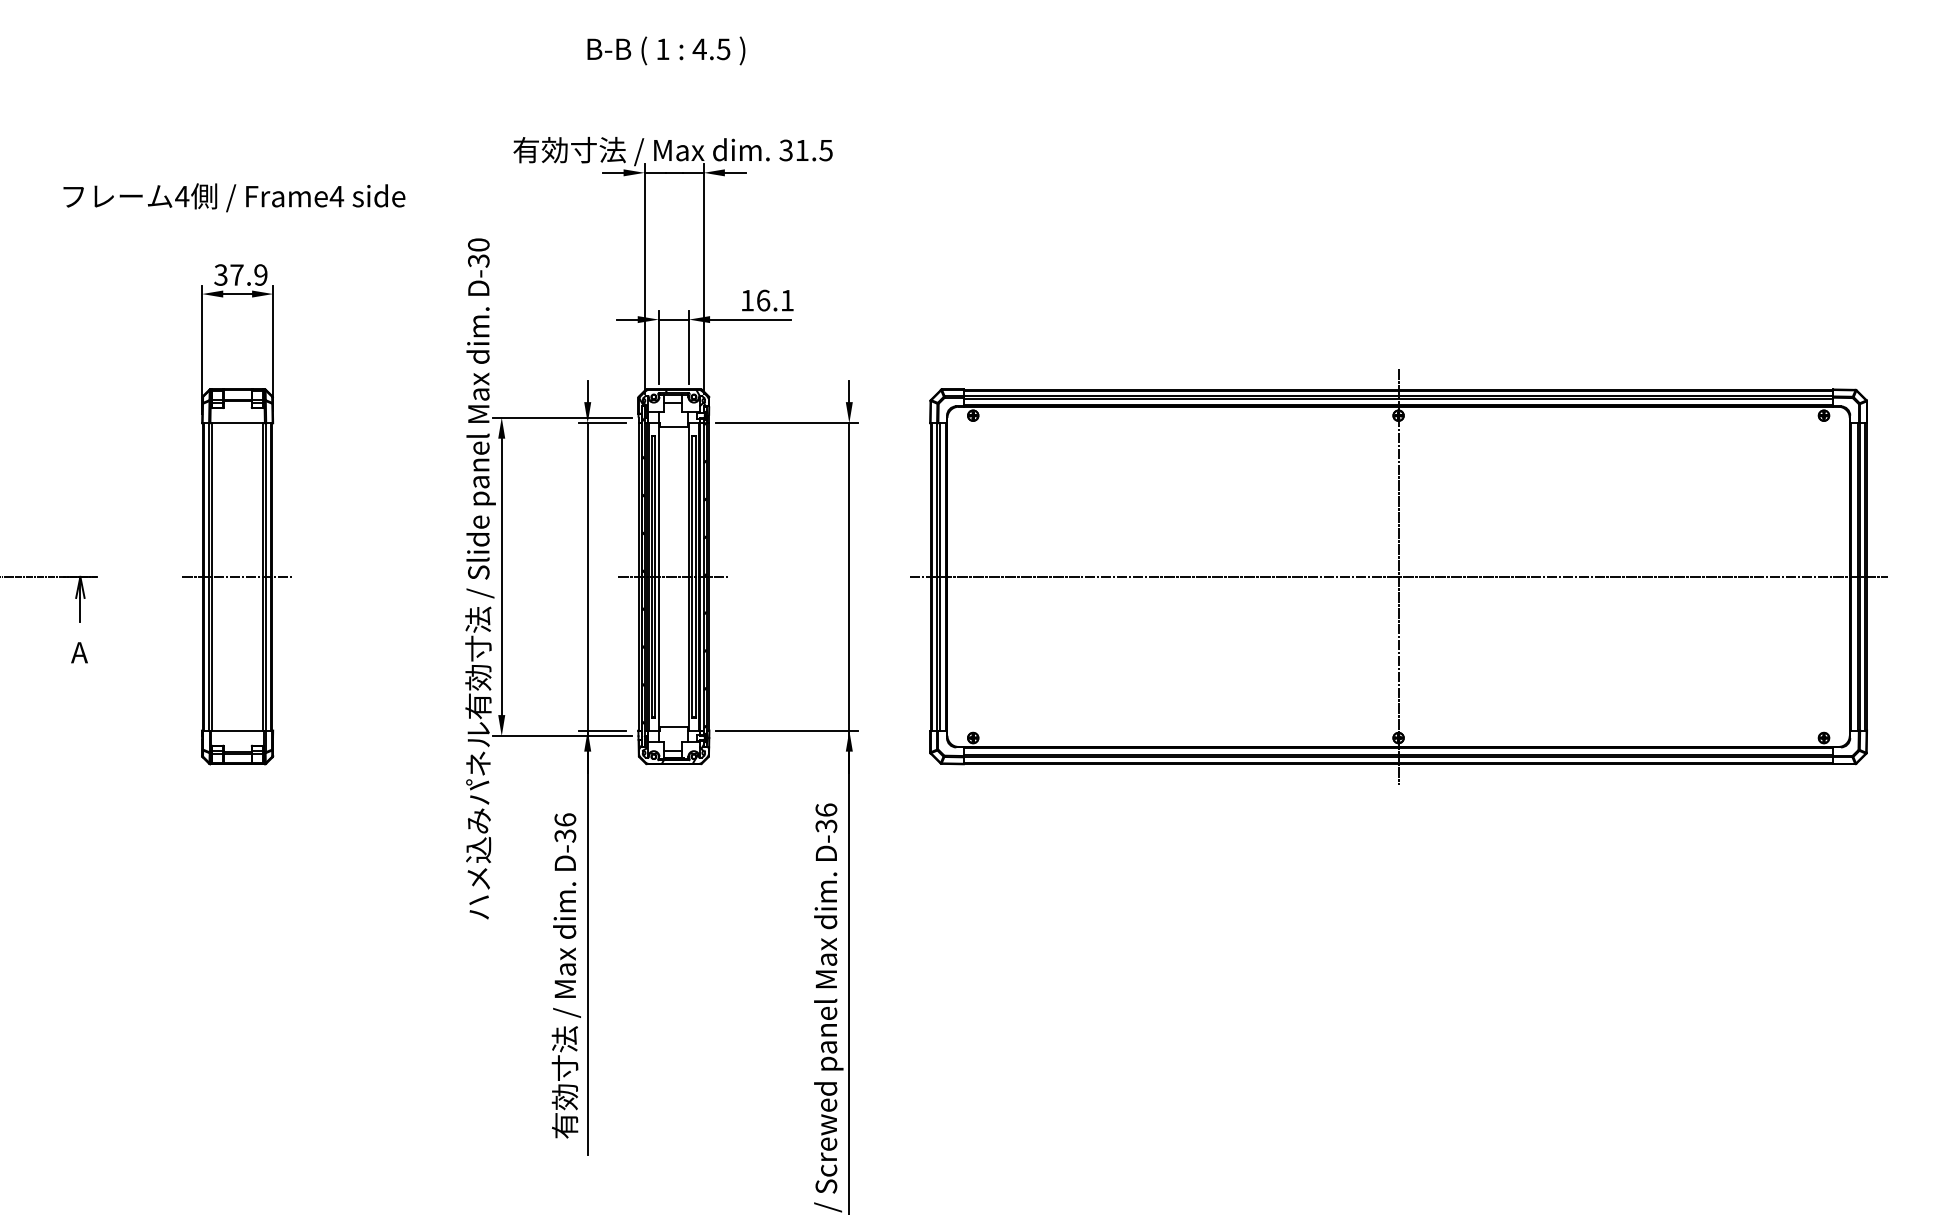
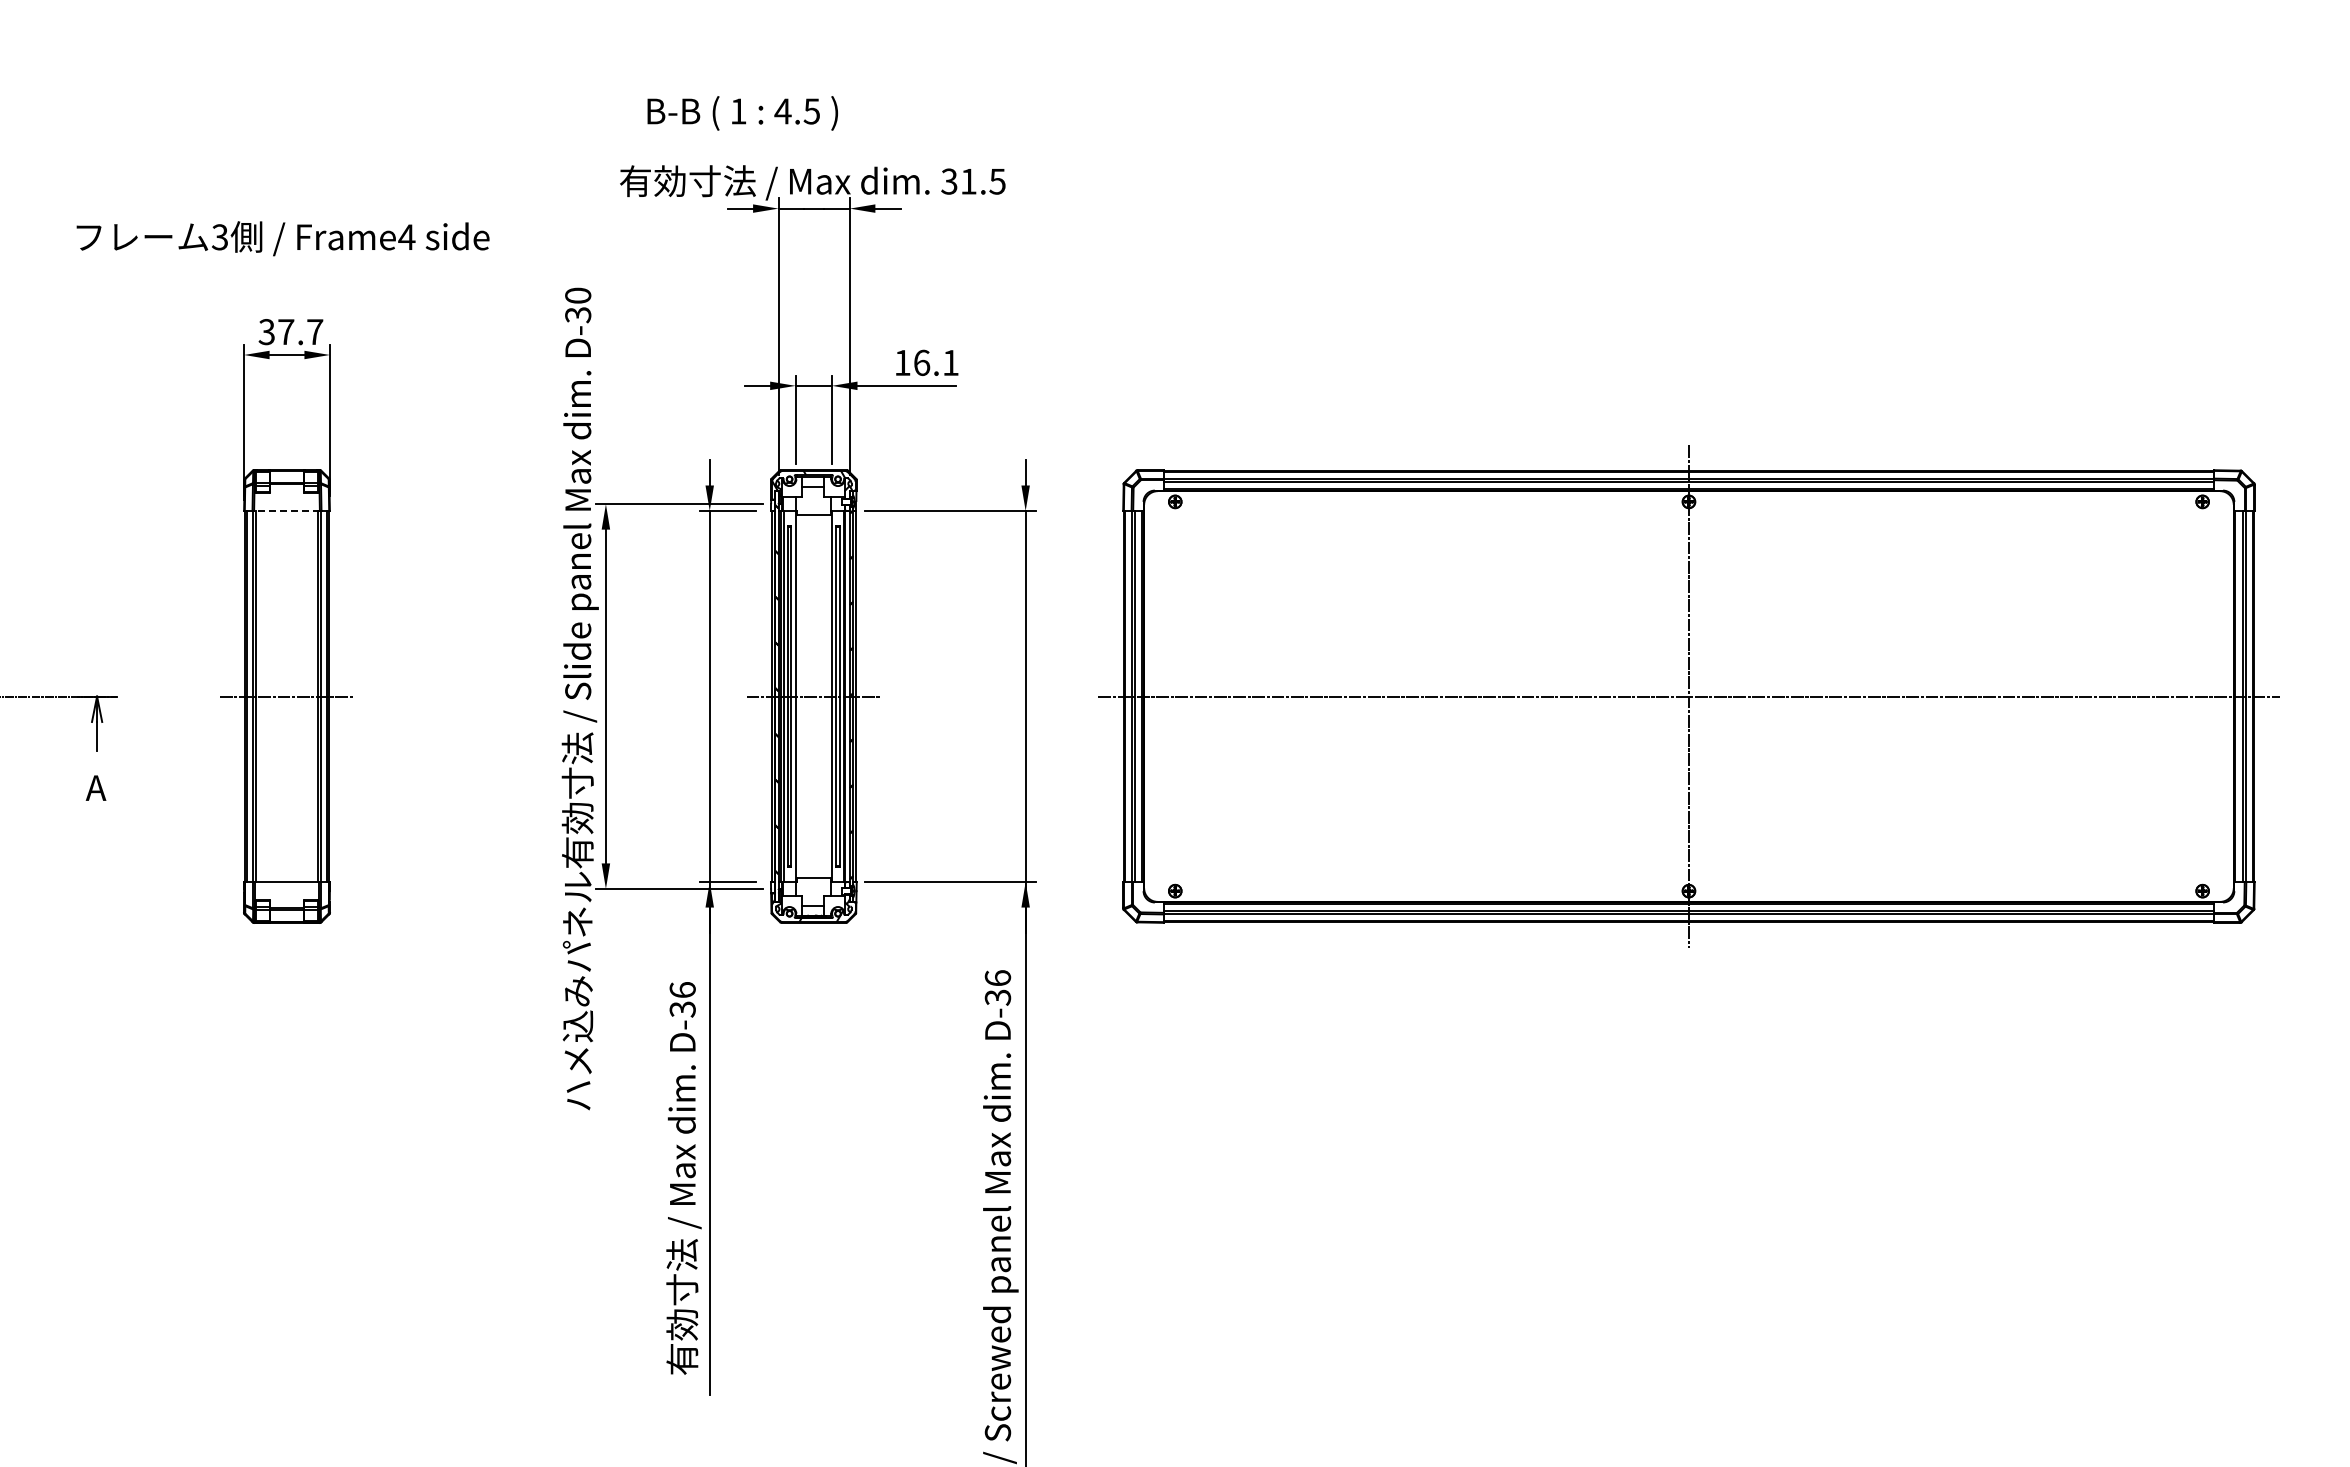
text: (666, 51) -> (742, 113), moved
text: (181, 196) -> (219, 237), 4 -> 3
text: (261, 275) -> (315, 332), 37.9 -> 37.7
line: (238, 422) -> (287, 510), solid -> dashed

